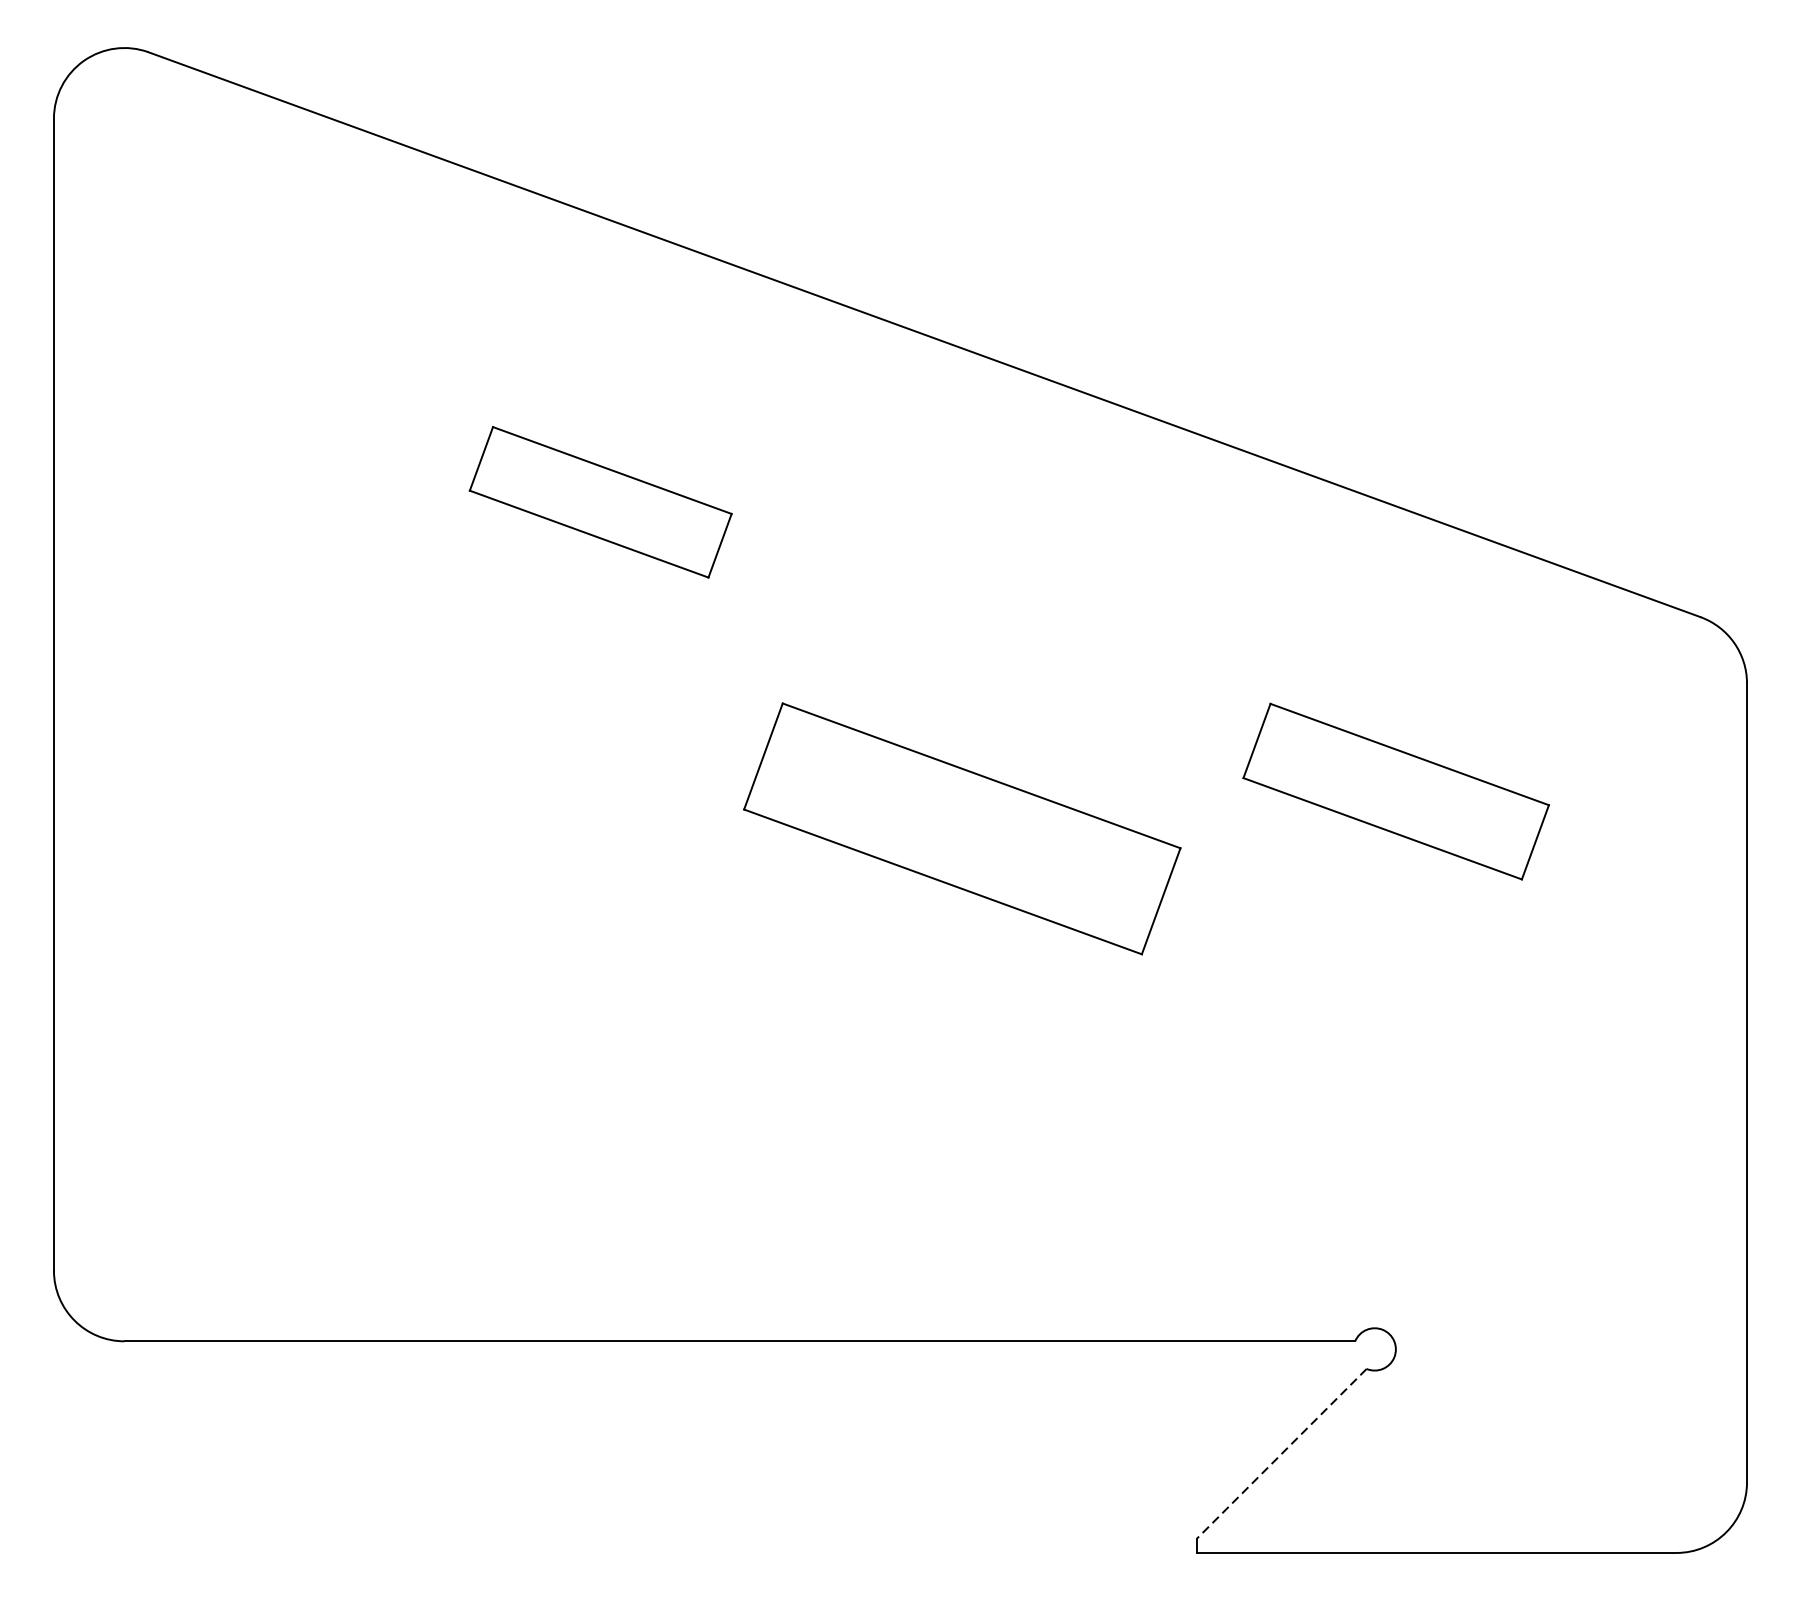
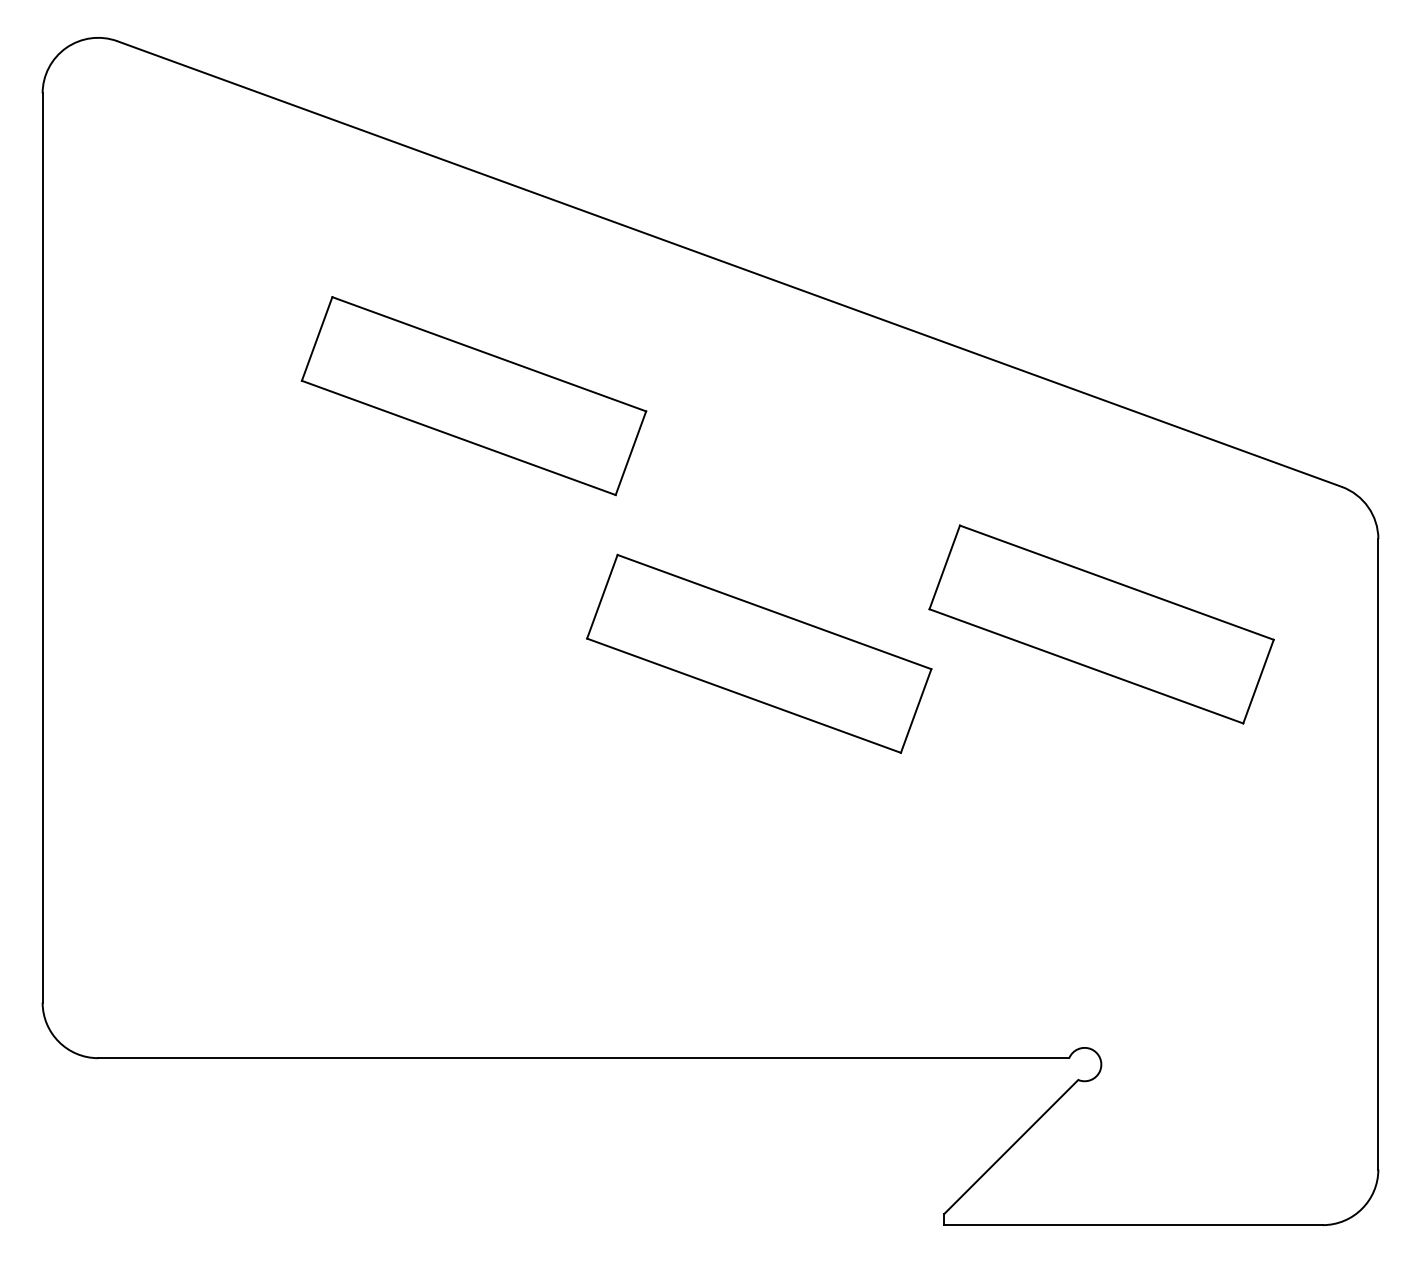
part: (600, 502) -> (473, 396), size x1.67
part: (1396, 791) -> (1101, 624), size x1.43
line: (1282, 1454) -> (1011, 1147), dashed -> solid

